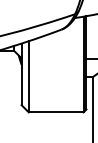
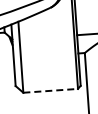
line: (56, 112) -> (50, 90), solid -> dashed

